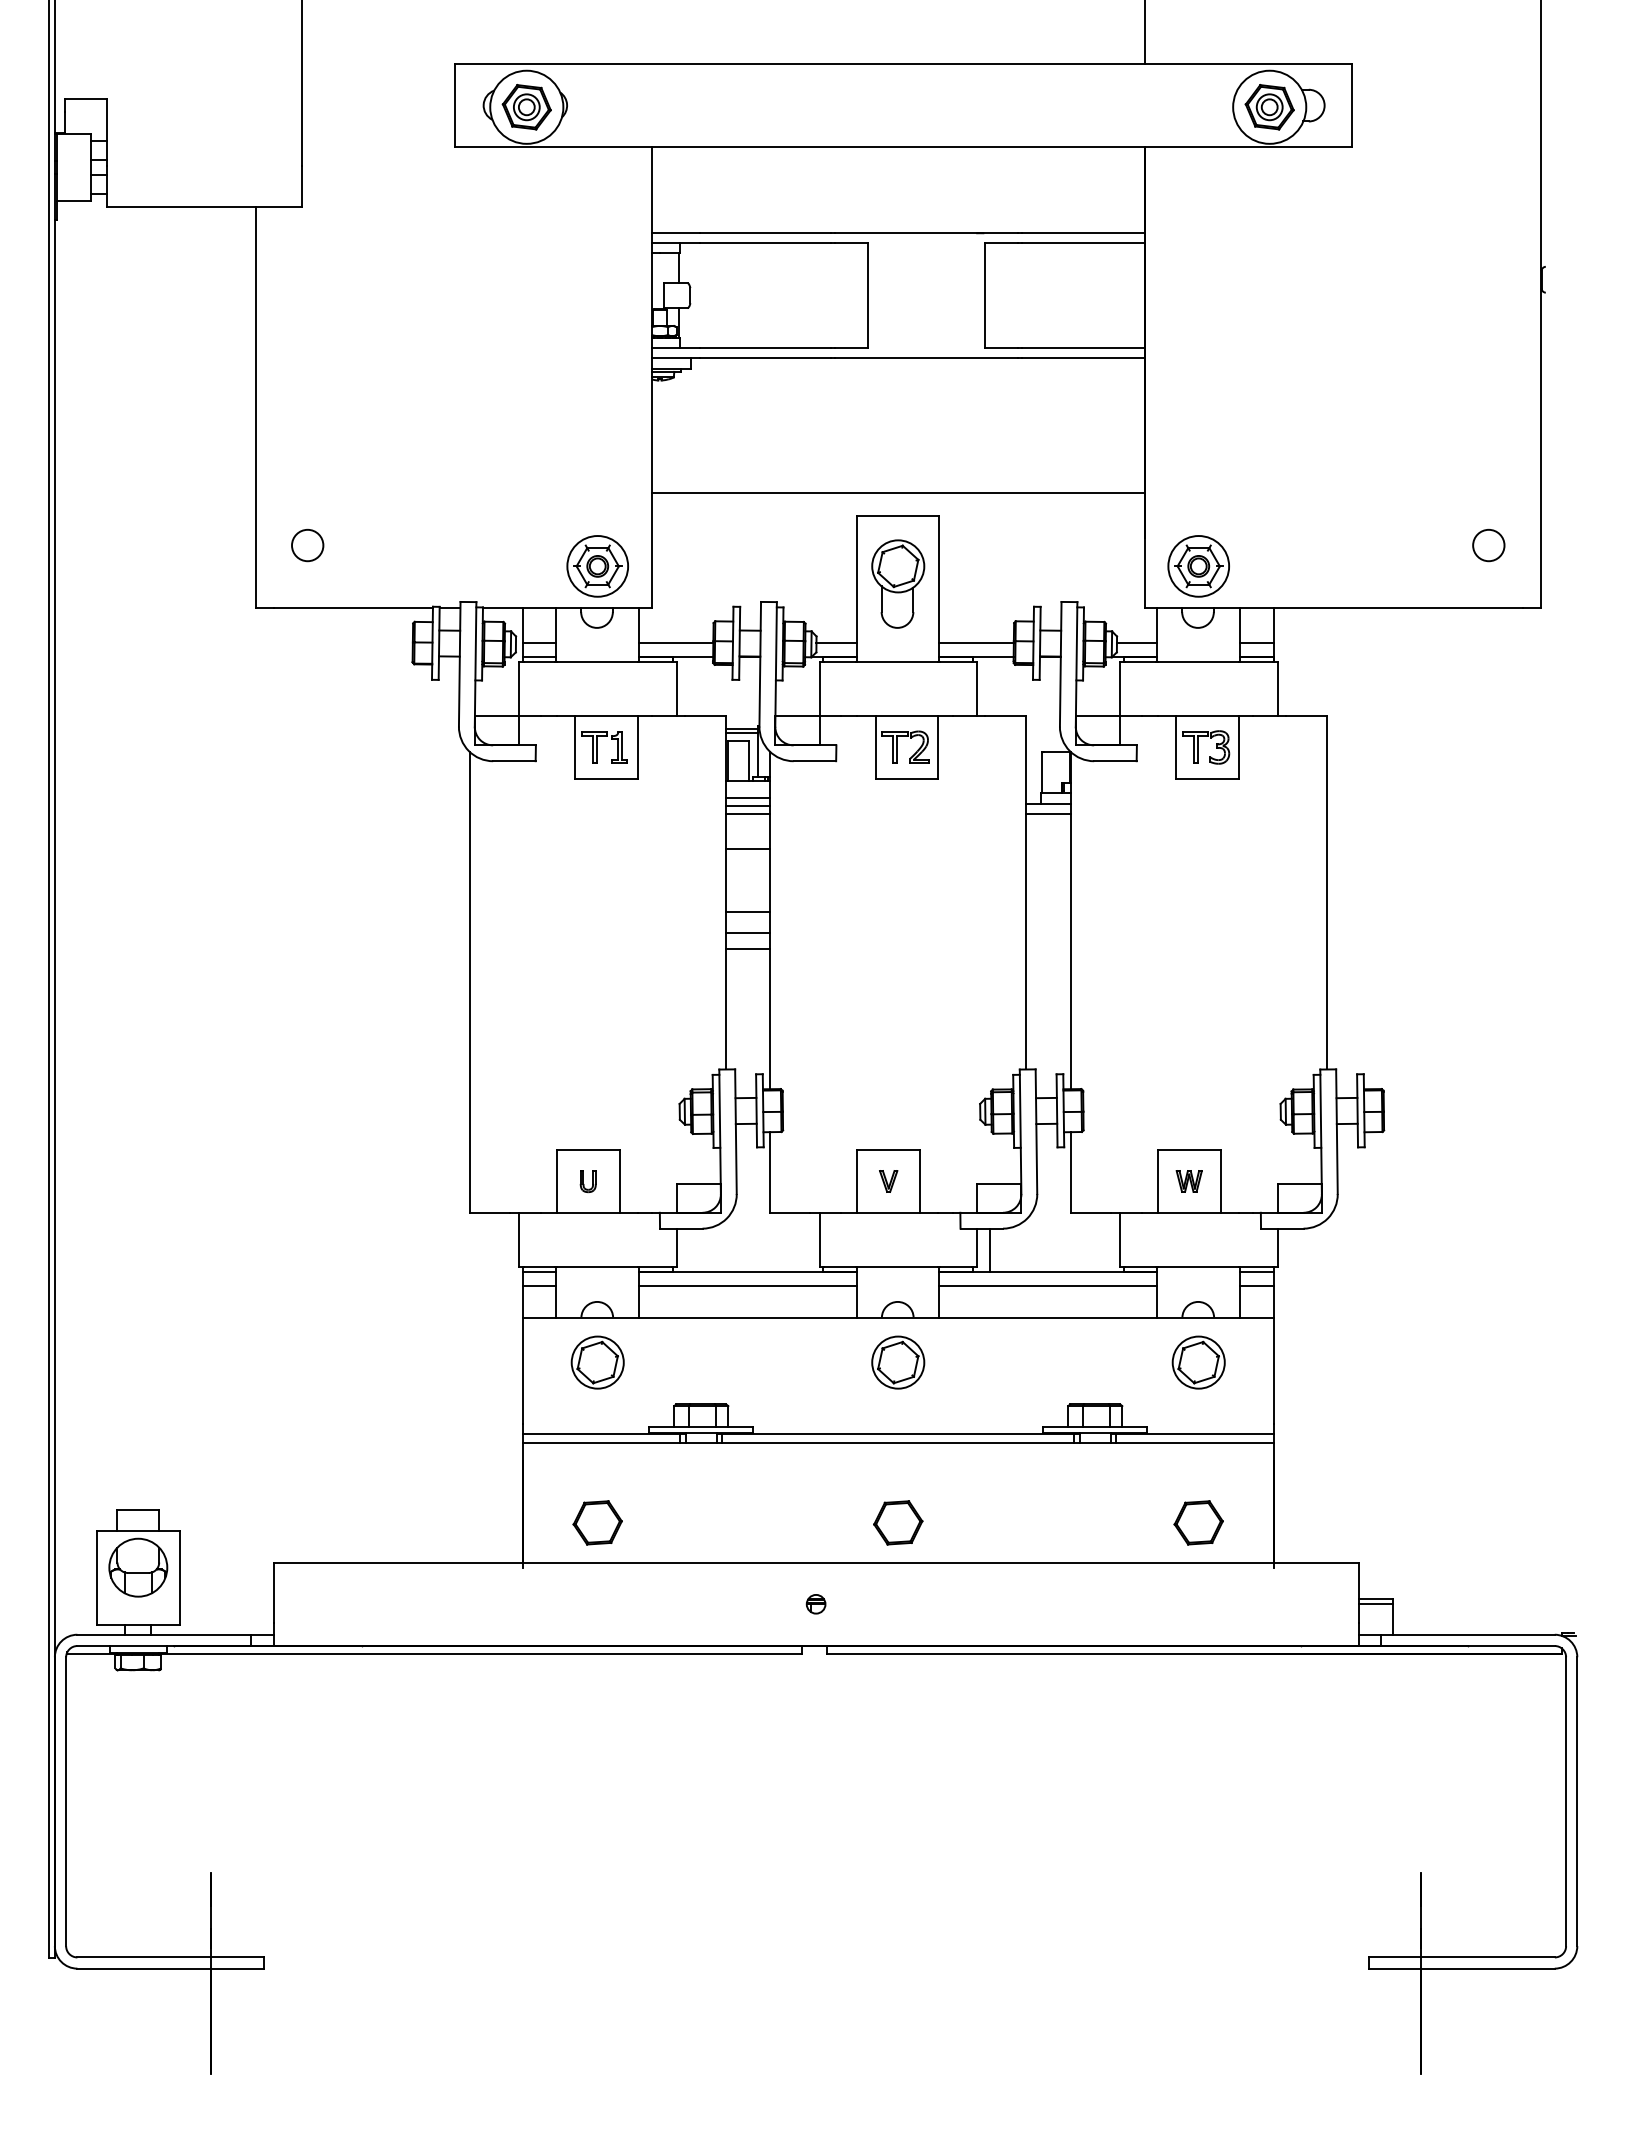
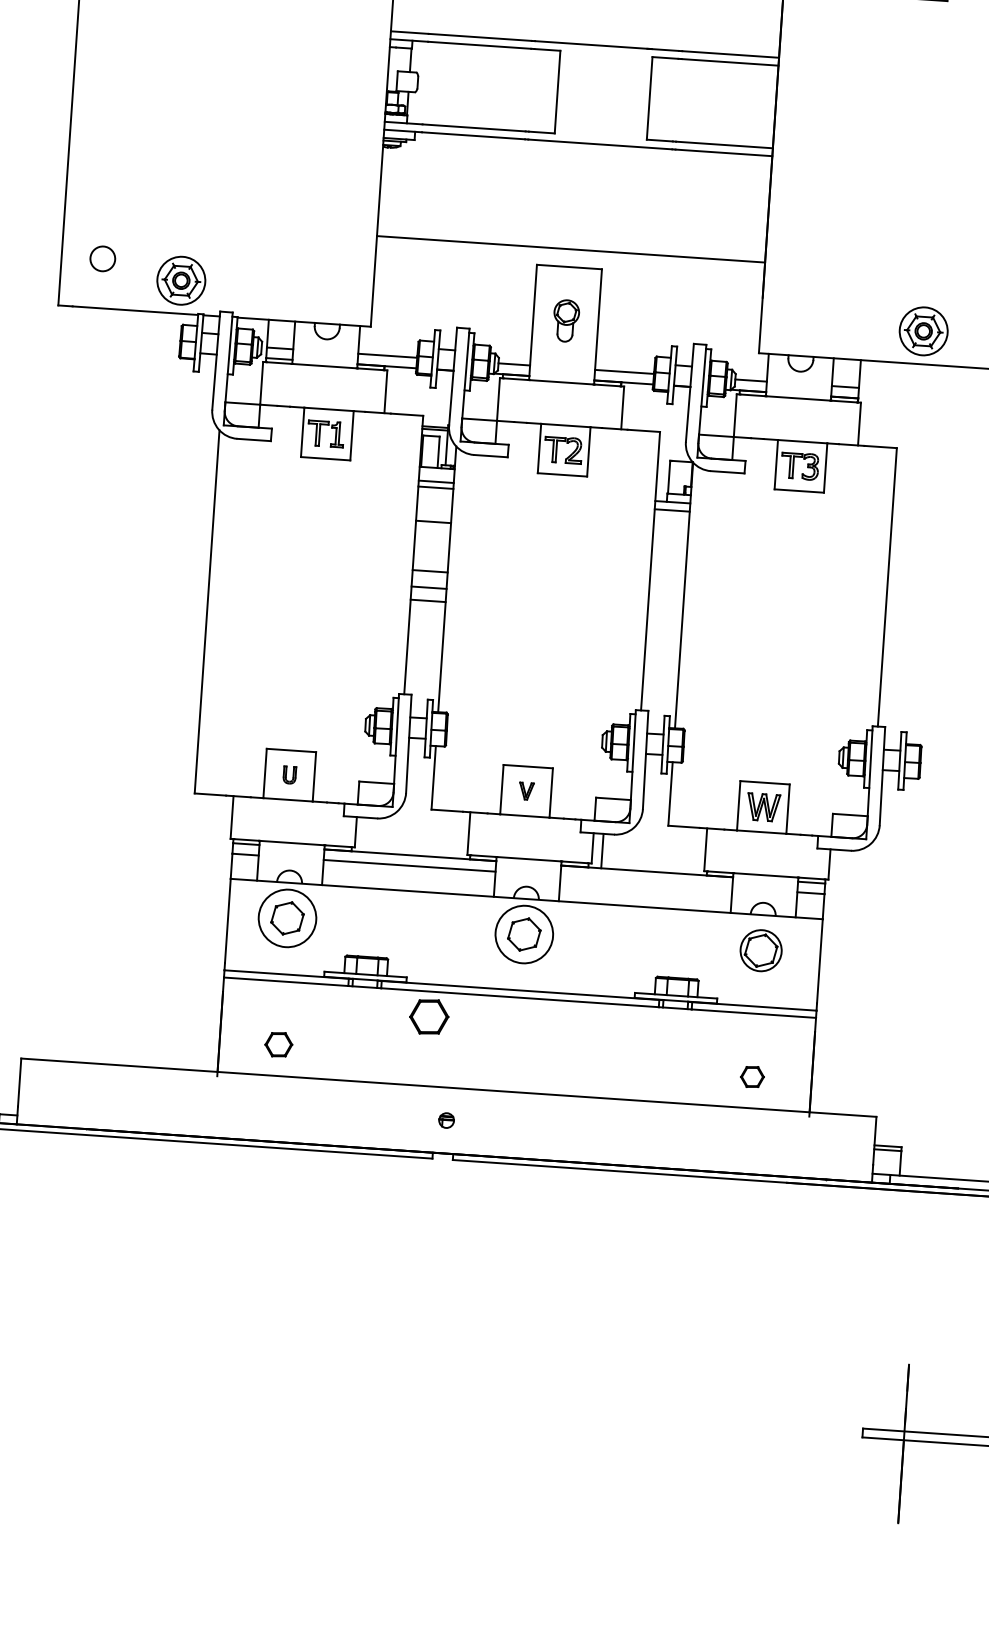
part: (597, 566) -> (181, 280), moved
part: (1198, 566) -> (923, 331), moved
part: (898, 583) -> (566, 320), size x0.6
line: (747, 814) -> (434, 494), removed
part: (1188, 1181) -> (762, 807), size x1.6
line: (1048, 1285) -> (646, 881), removed
circle: (597, 1362) -> (287, 918), size x1.4
circle: (898, 1362) -> (524, 934), size x1.4
part: (597, 1522) -> (278, 1044), size x0.7
part: (898, 1522) -> (429, 1016), moved
part: (1198, 1522) -> (752, 1076), size x0.6

